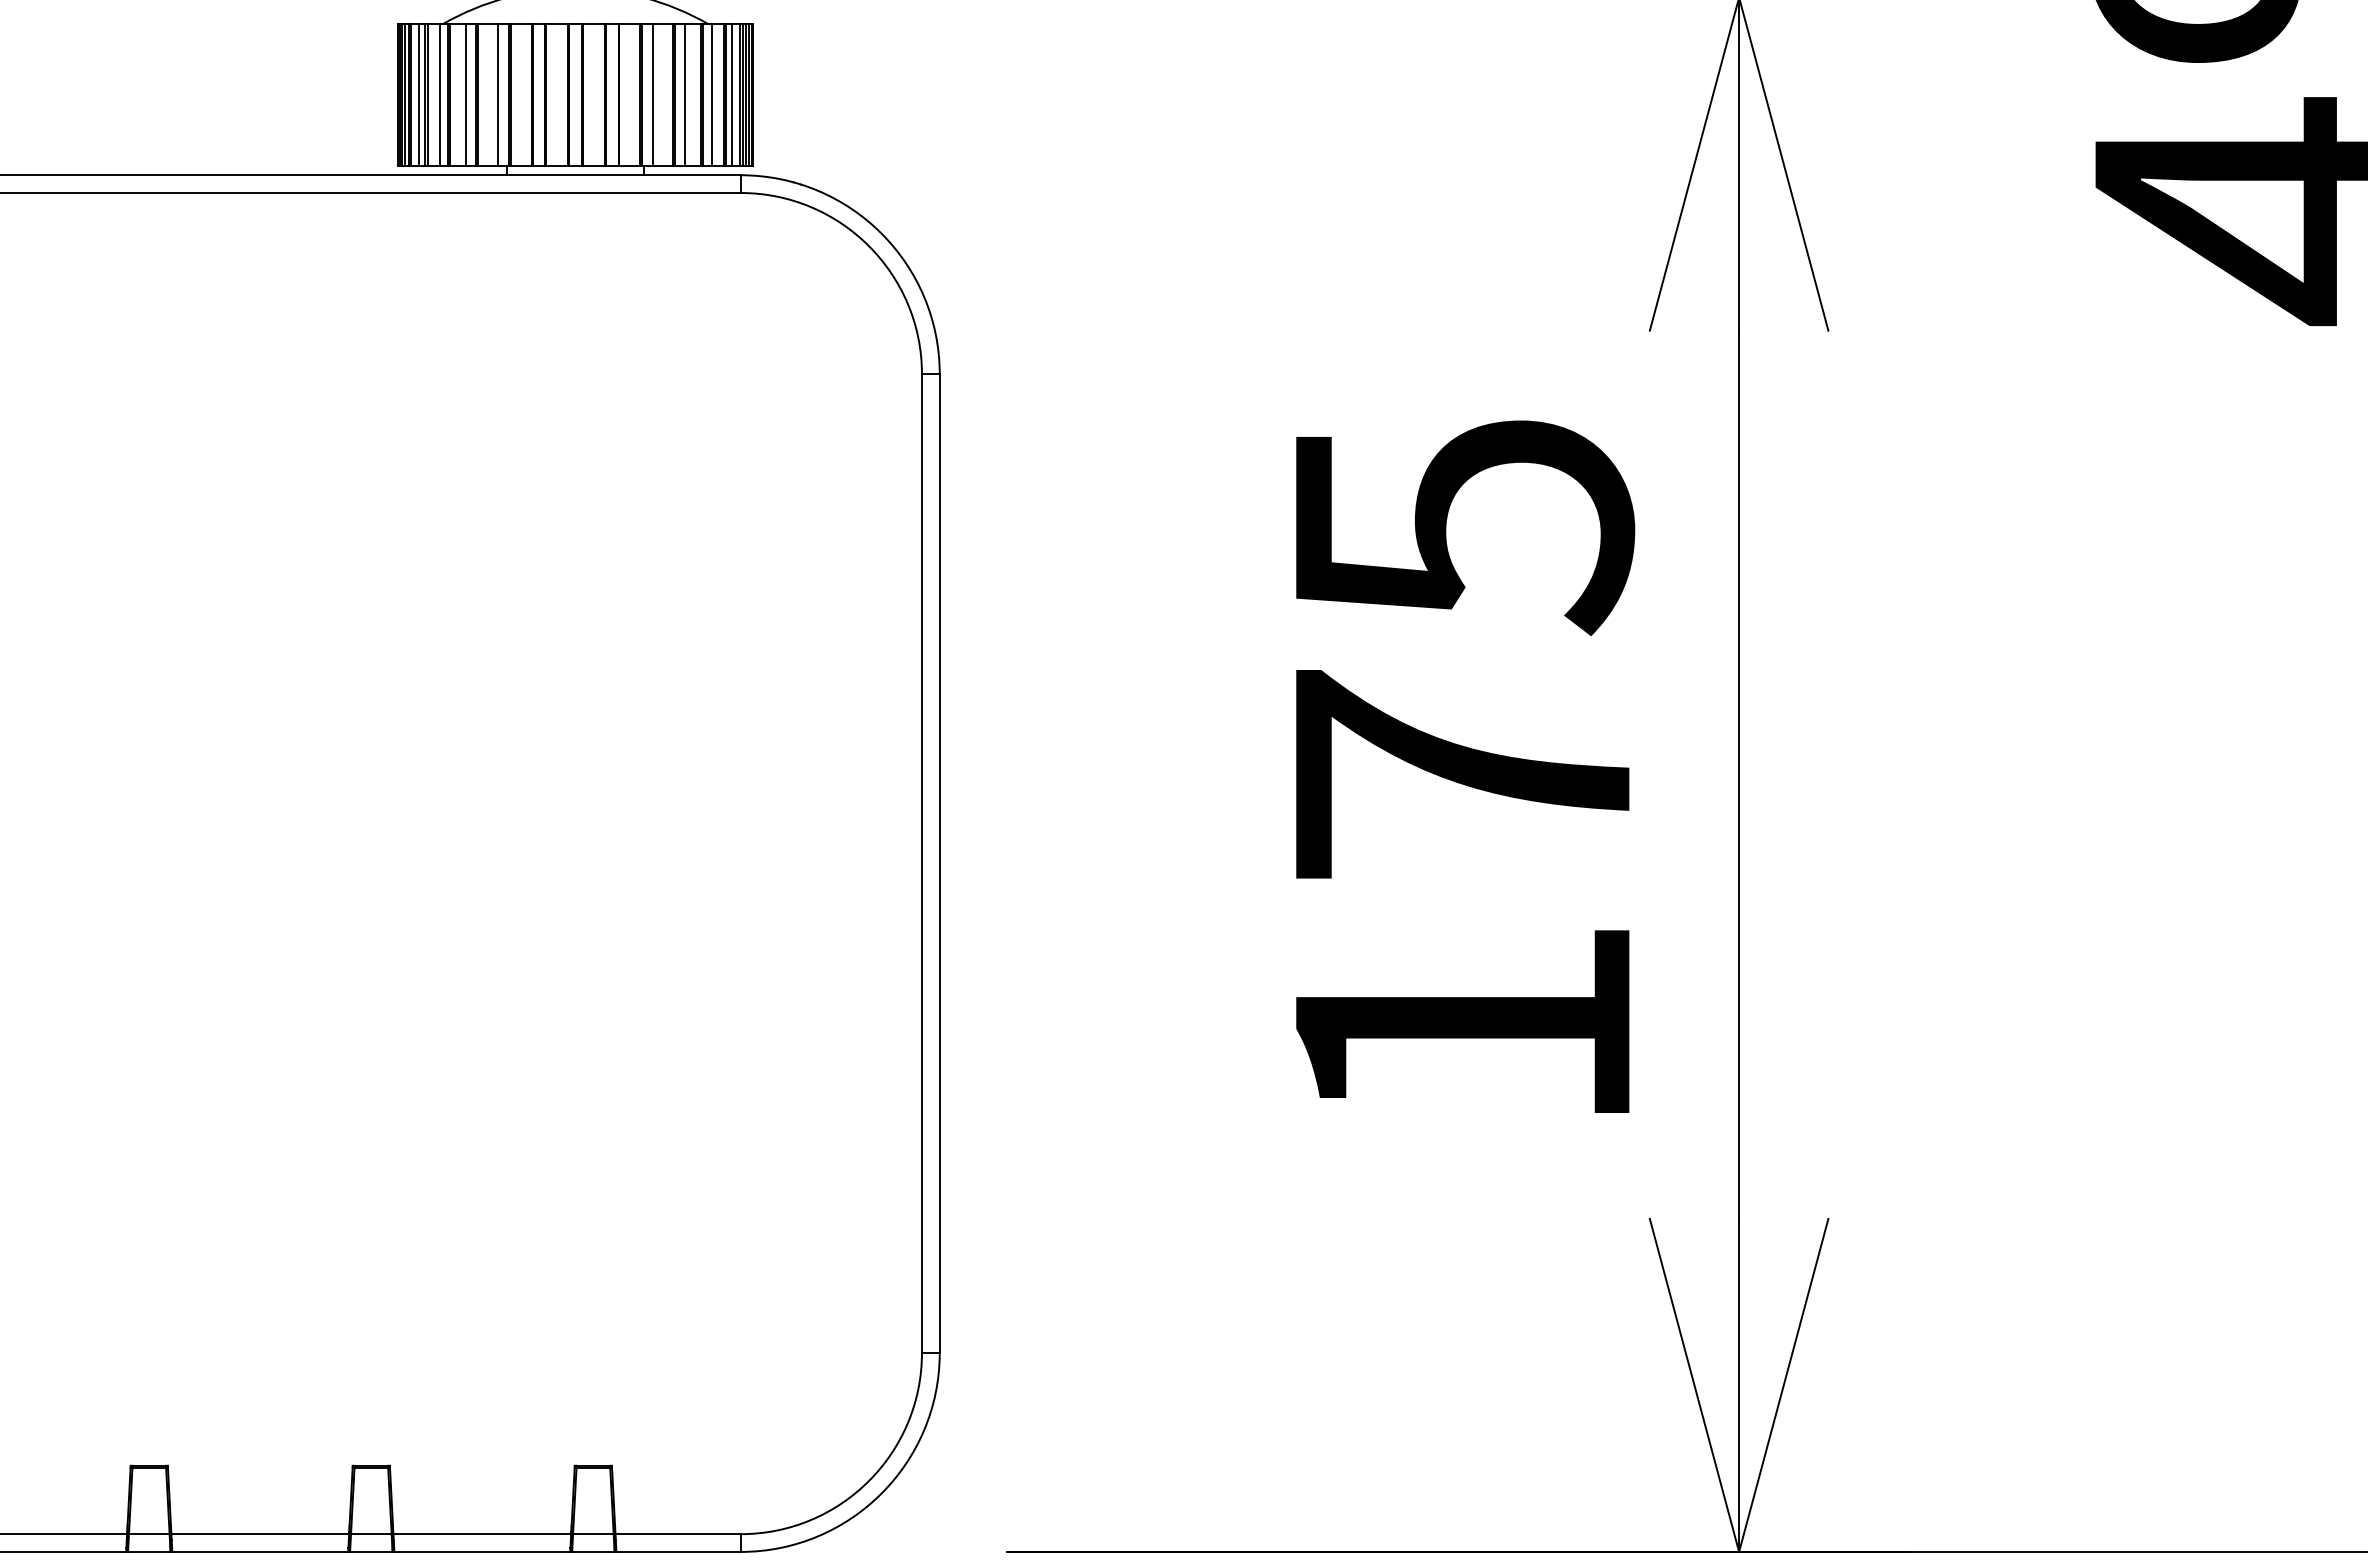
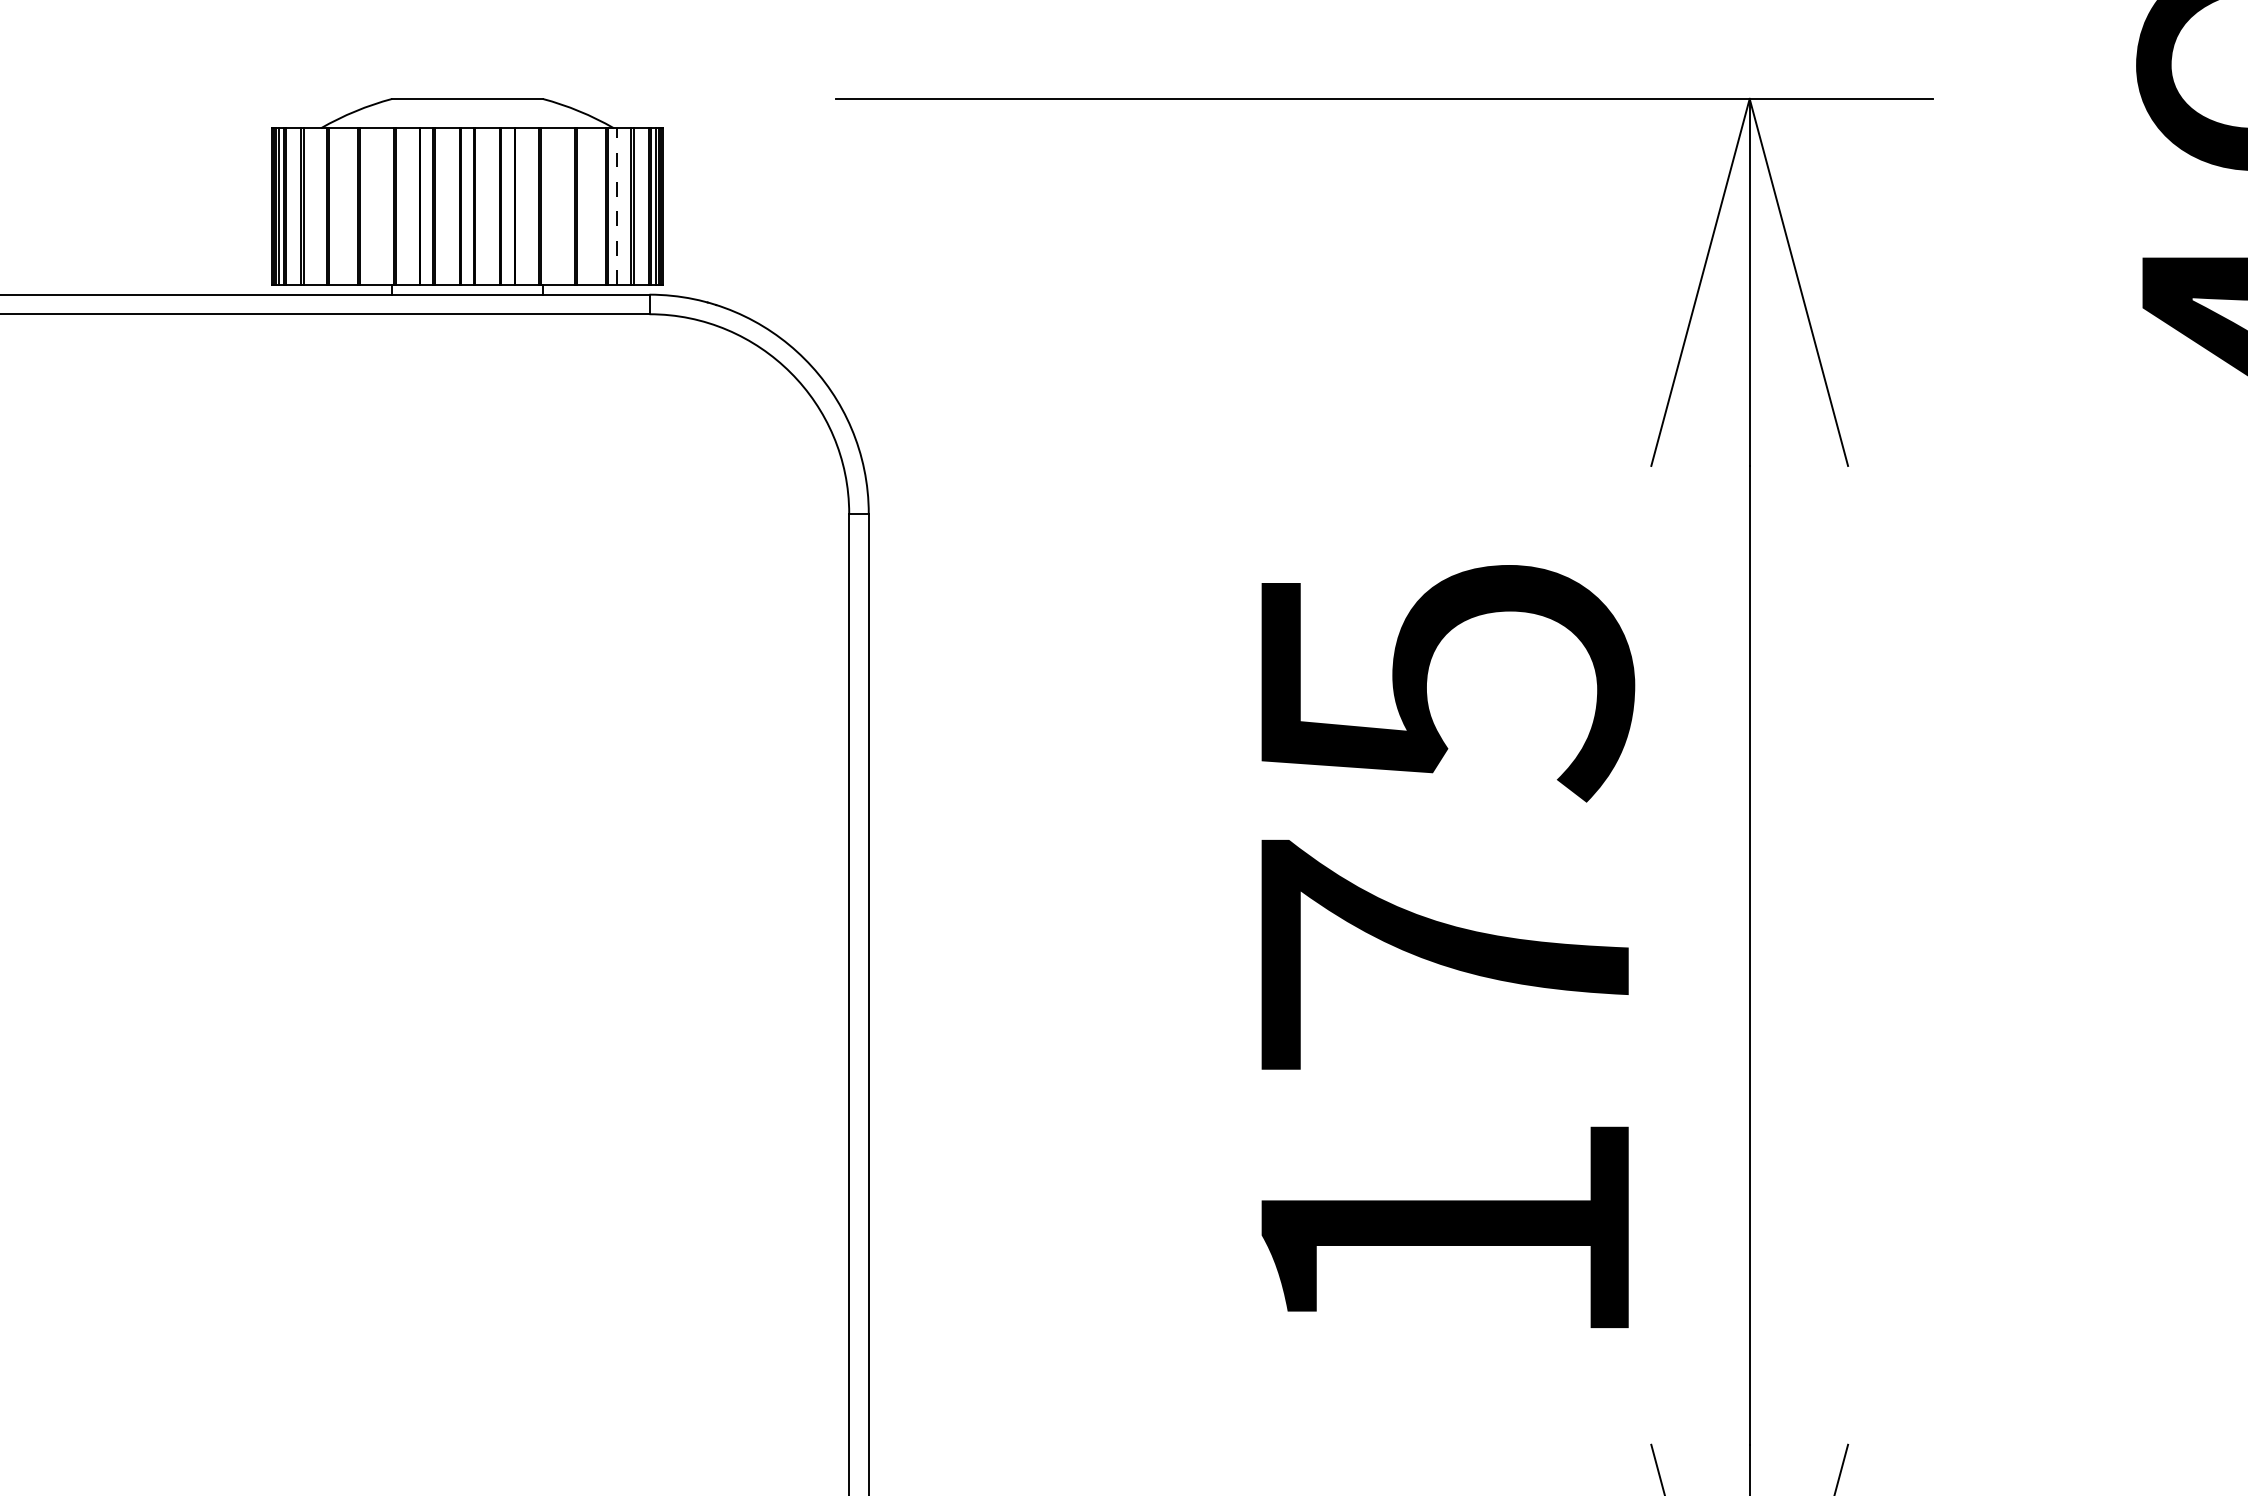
line: (711, 94) -> (617, 205), solid -> dashed
line: (418, 95) -> (294, 206), removed
line: (439, 95) -> (317, 206), removed
line: (466, 95) -> (347, 206), removed
line: (497, 95) -> (381, 206), removed
line: (653, 95) -> (553, 206), removed
line: (684, 95) -> (587, 206), removed
line: (732, 95) -> (640, 206), removed

